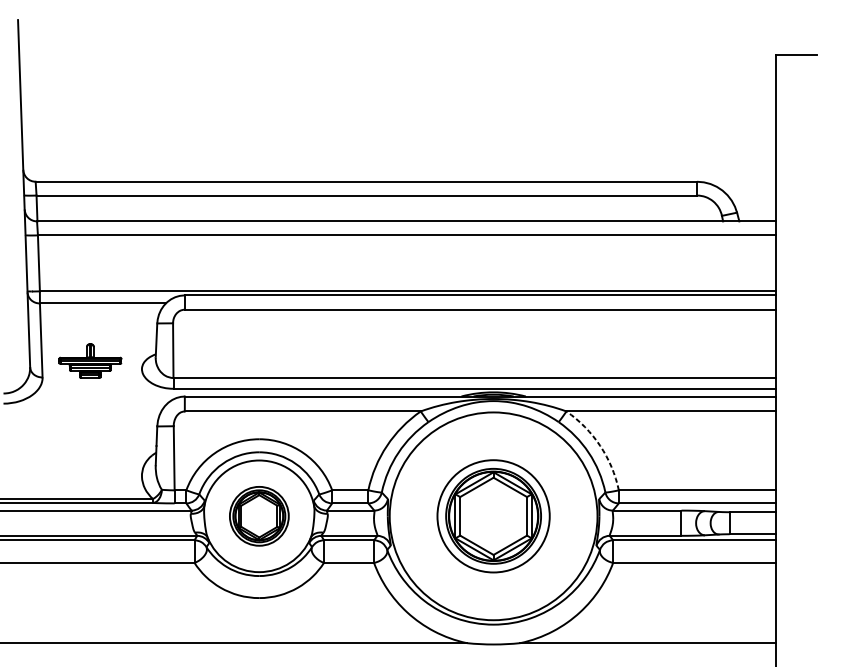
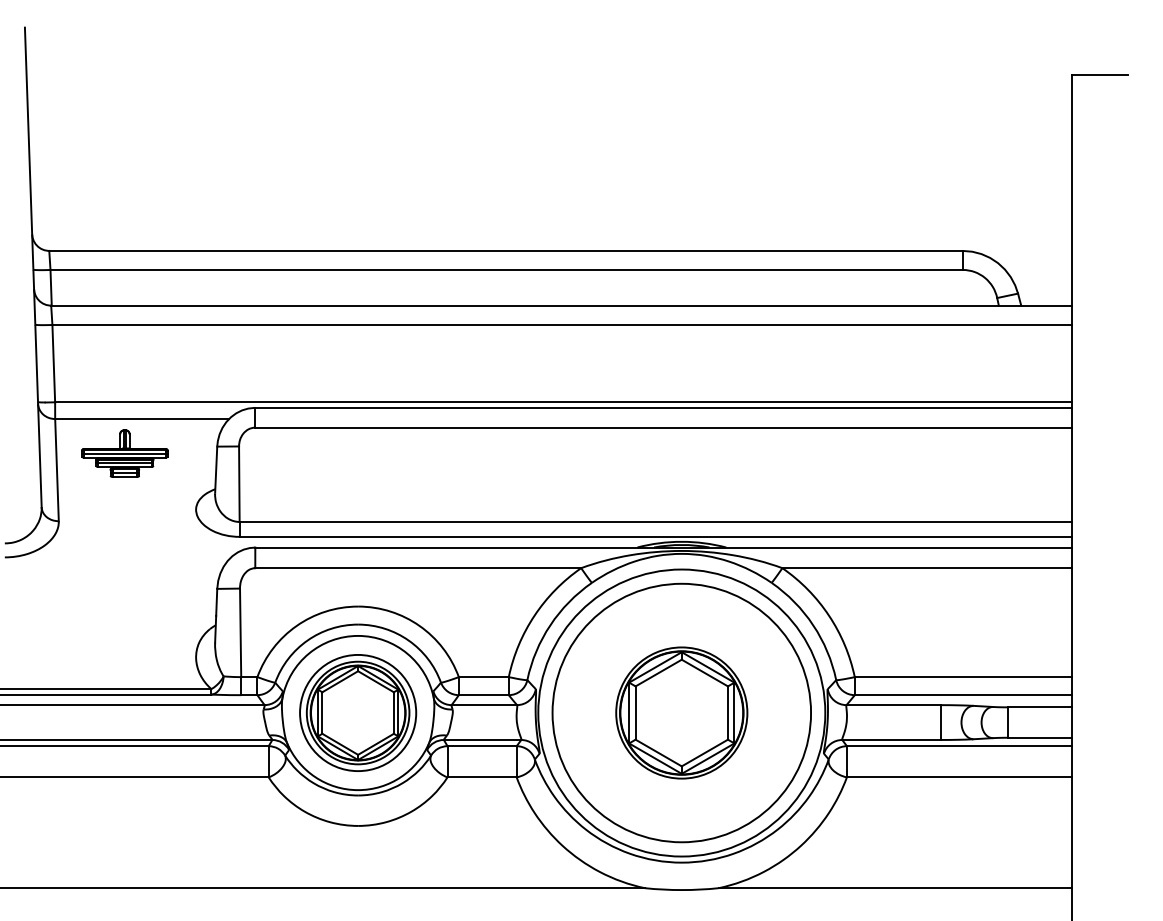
part: (90, 361) -> (124, 453), moved
arc: (600, 445) -> (829, 615), dashed -> solid
part: (259, 515) -> (358, 712), size x1.43
circle: (493, 515) -> (681, 712), size x1.67

